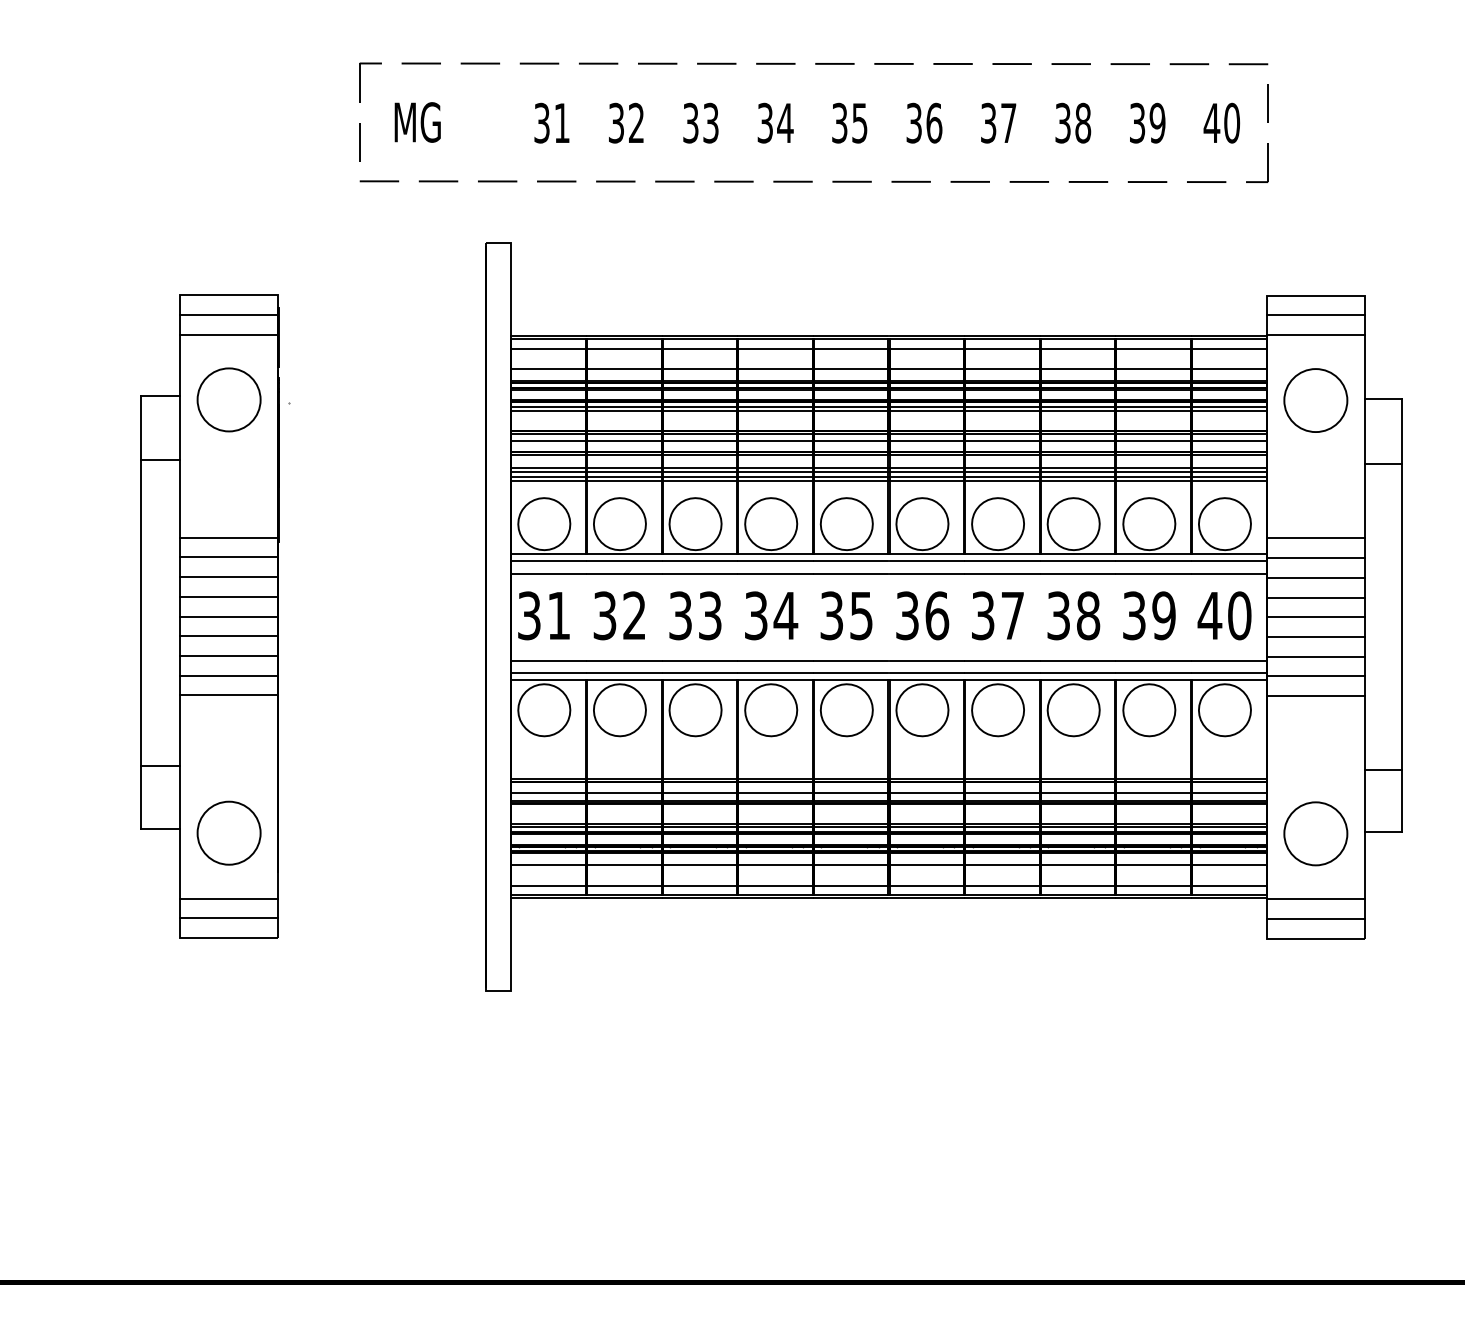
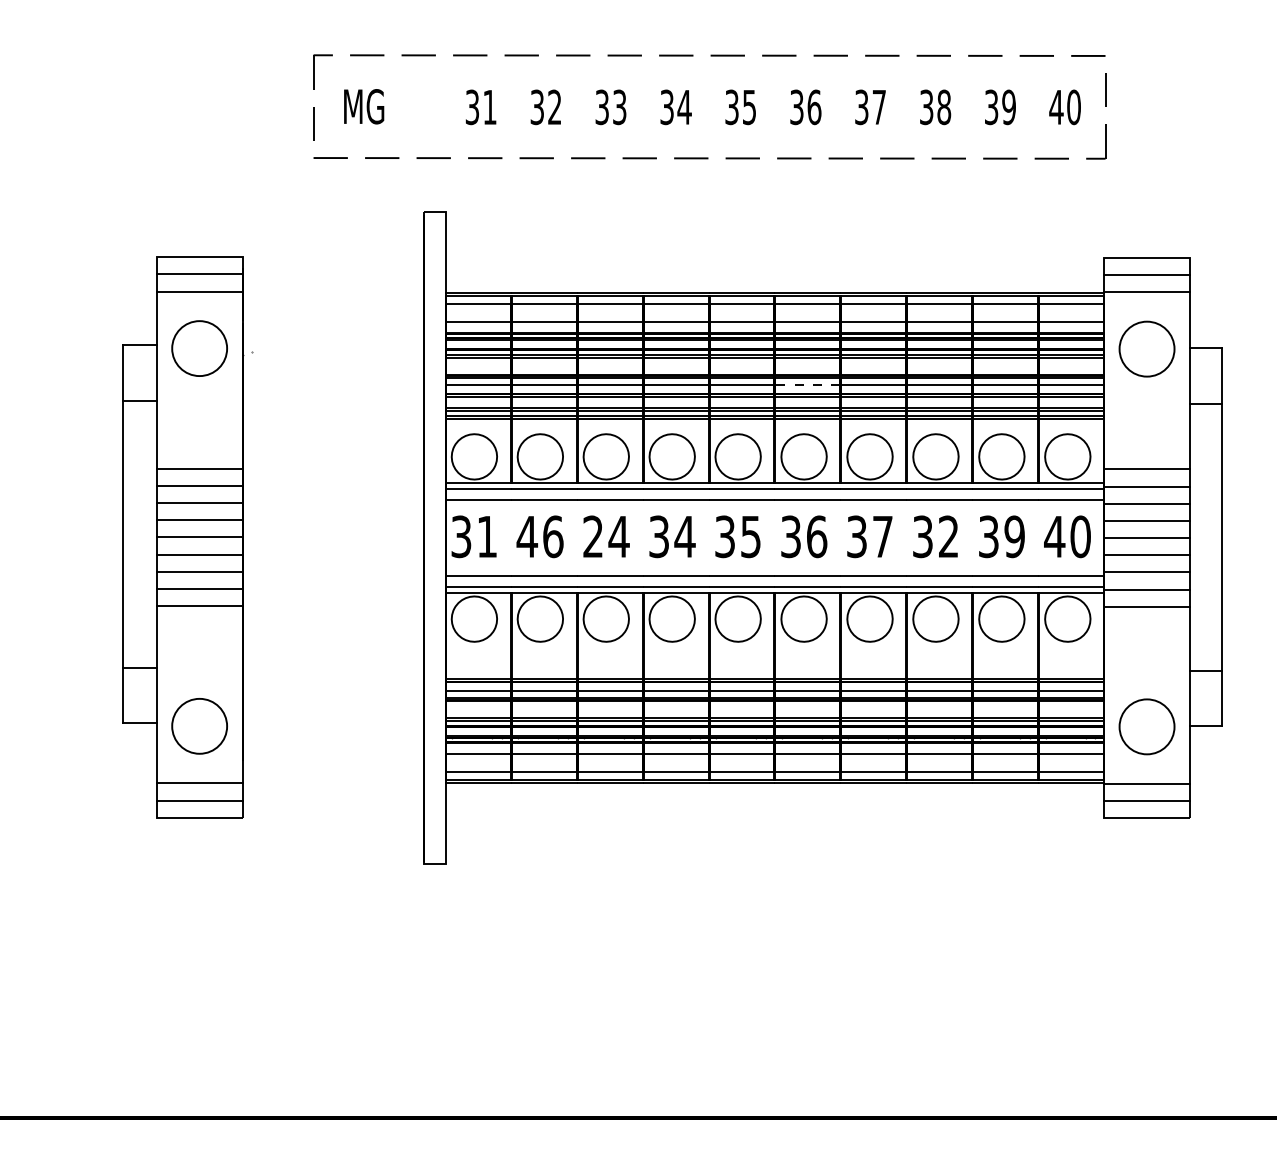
line: (926, 441) -> (807, 384), solid -> dashed
text: (618, 615) -> (539, 536), 32 -> 46
text: (695, 615) -> (606, 536), 33 -> 24
text: (1088, 615) -> (948, 536), 38 -> 32

